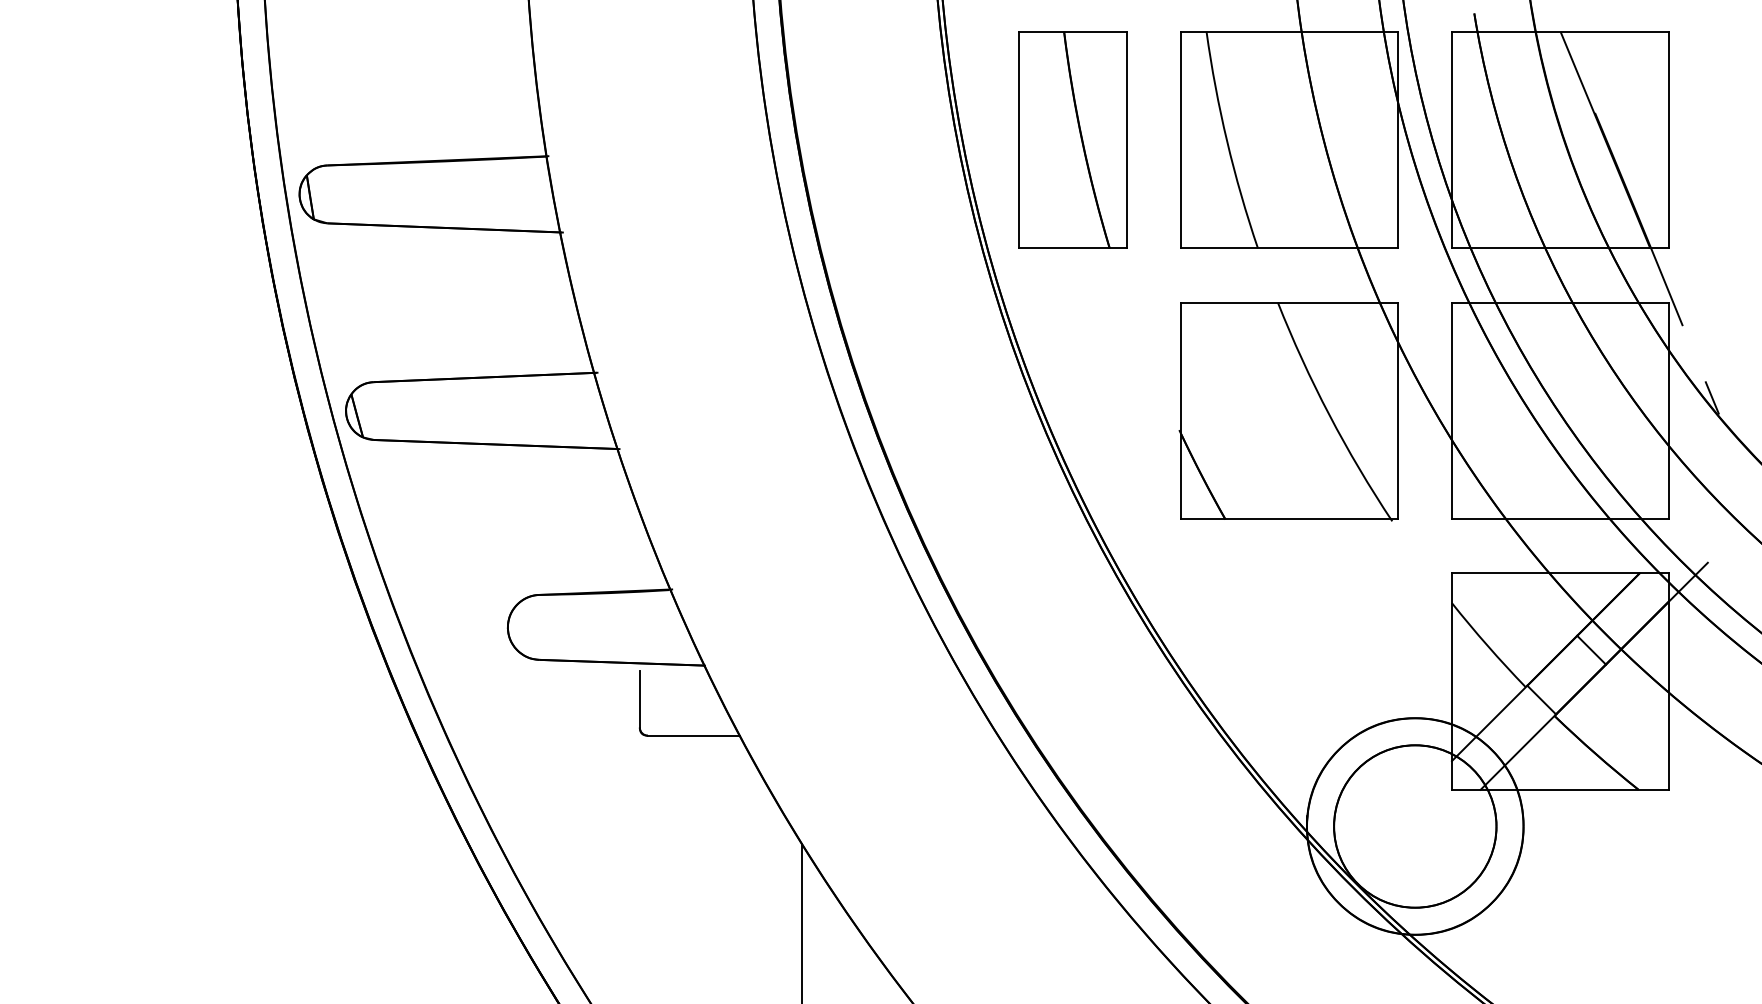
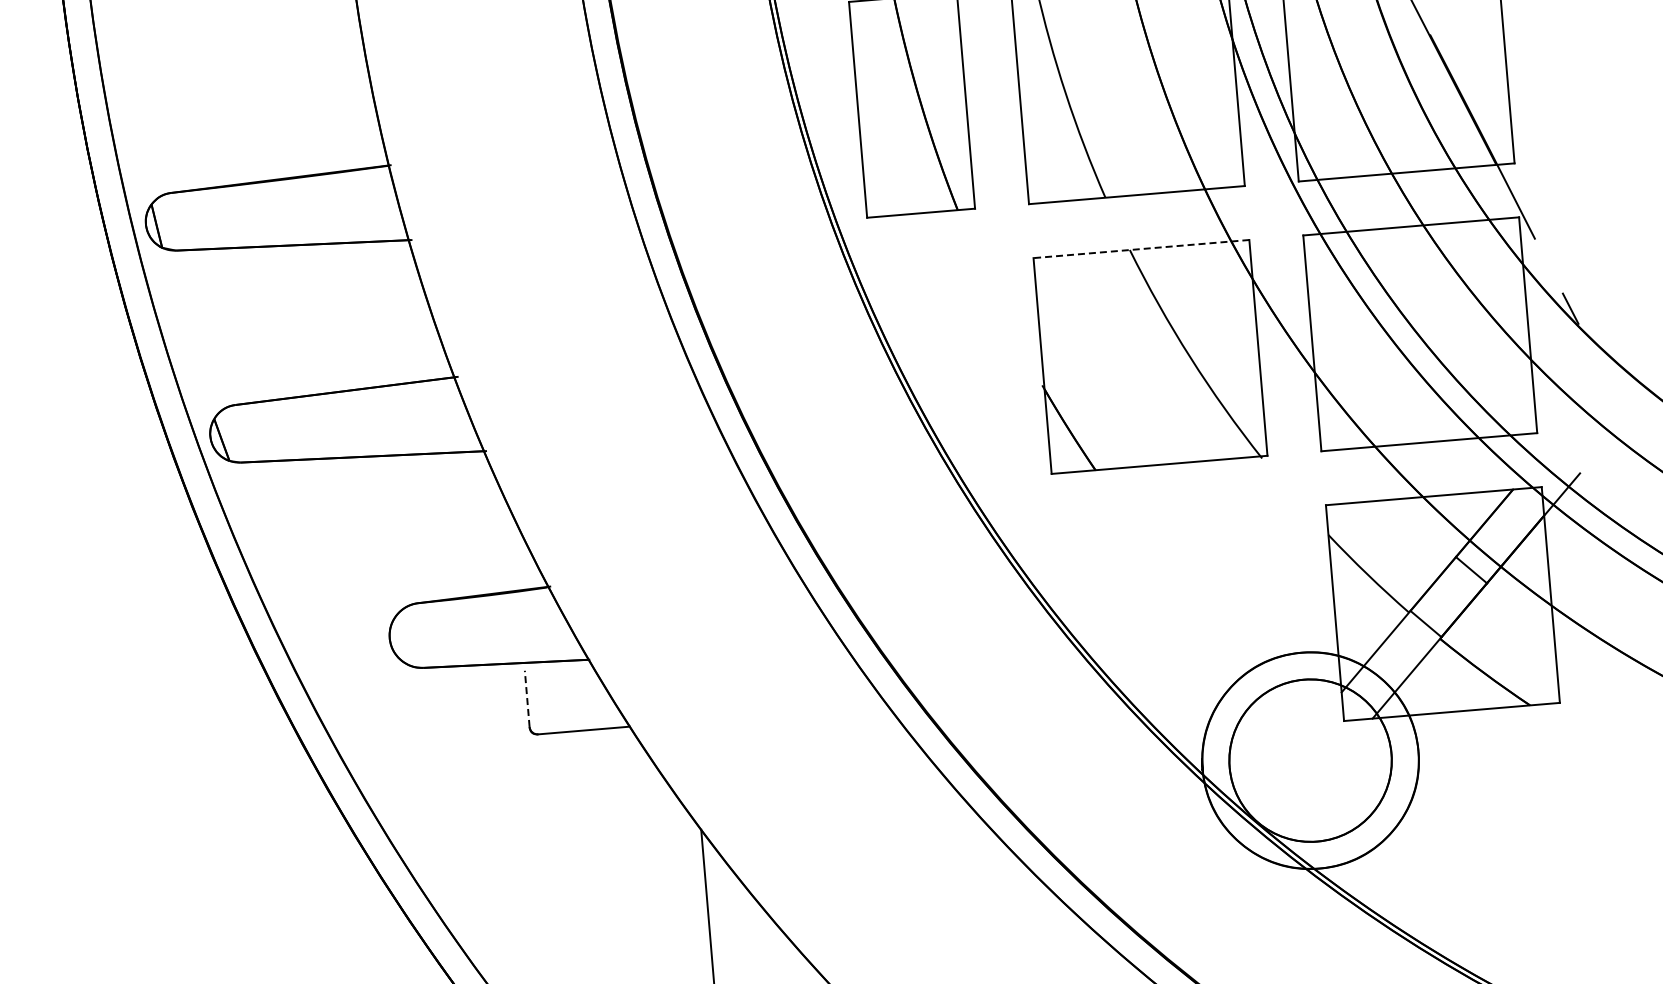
line: (1289, 302) -> (1141, 248), solid -> dashed
line: (639, 698) -> (526, 697), solid -> dashed

